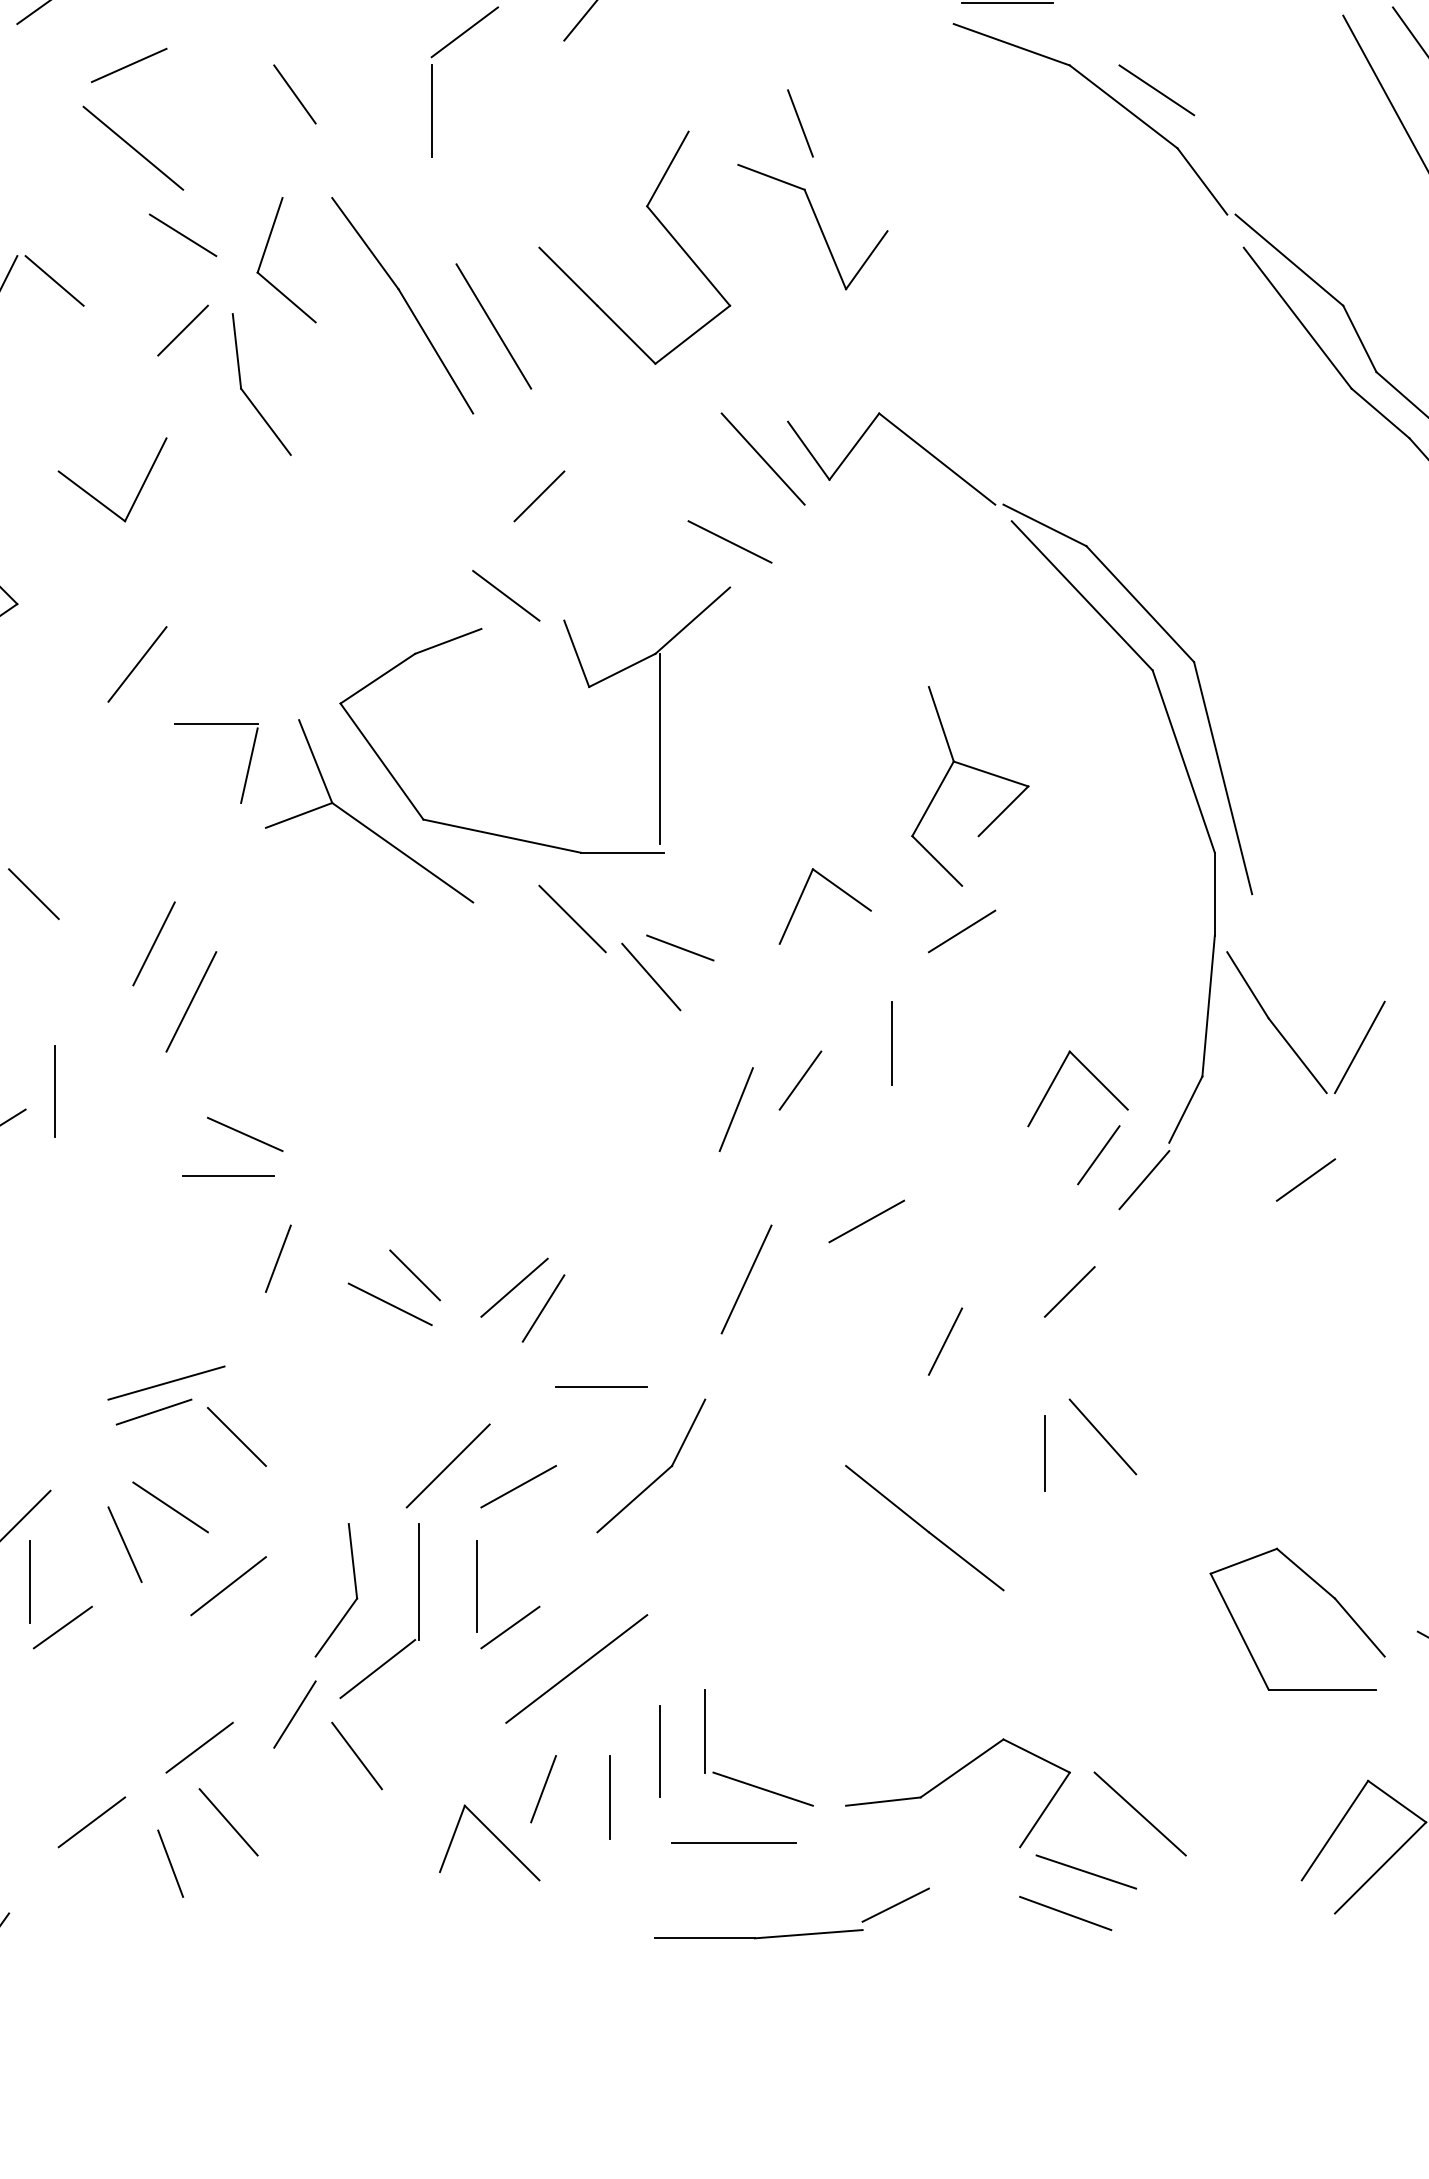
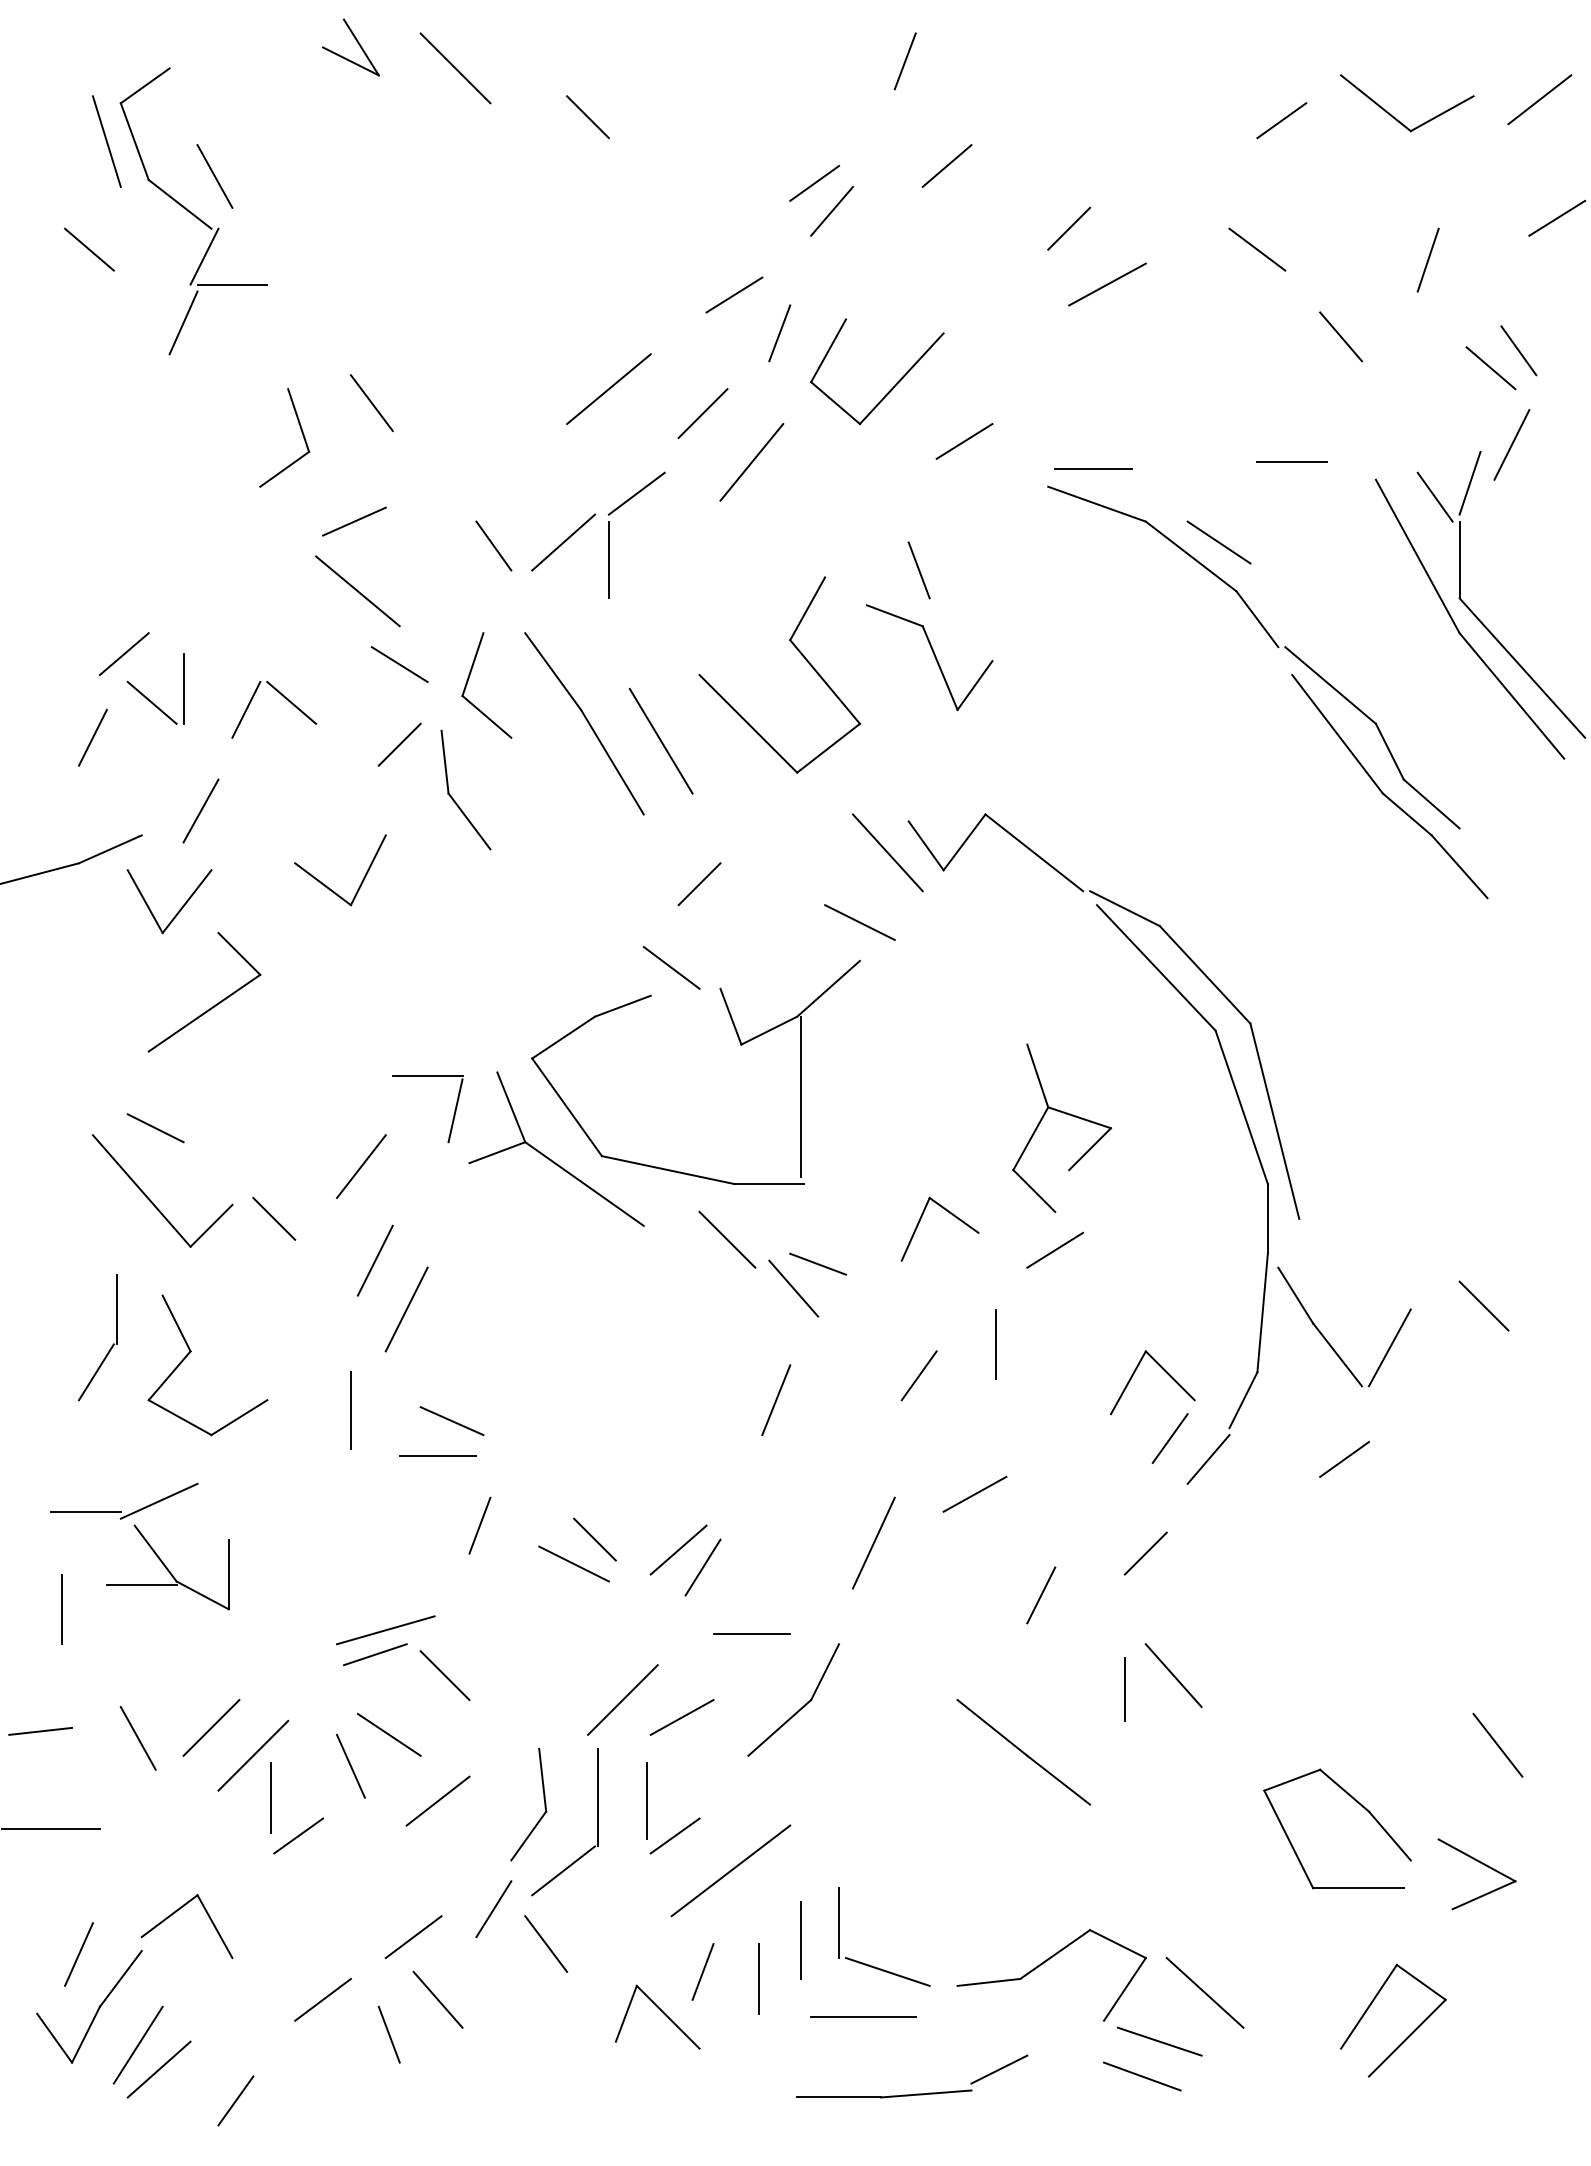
line: (377, 90) -> (563, 542), added
line: (137, 664) -> (361, 1166), moved
line: (54, 1090) -> (350, 1410), moved
line: (736, 1109) -> (776, 1400), moved

